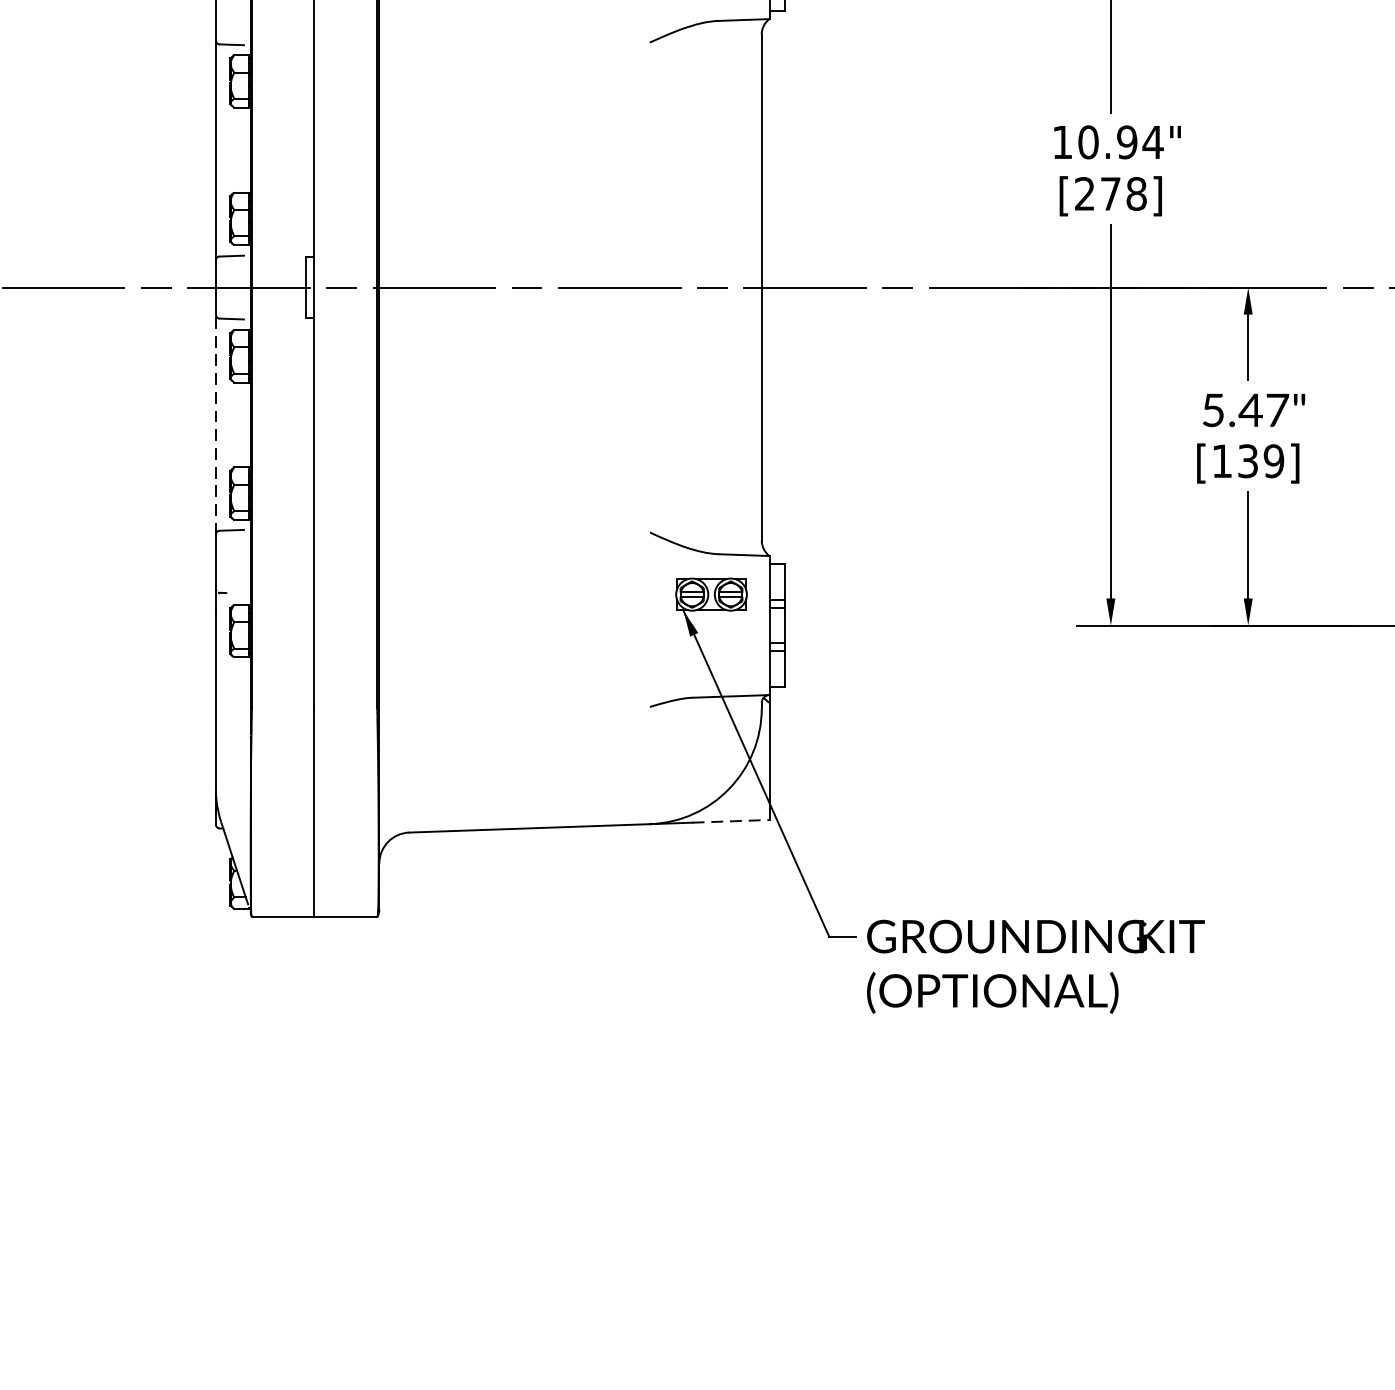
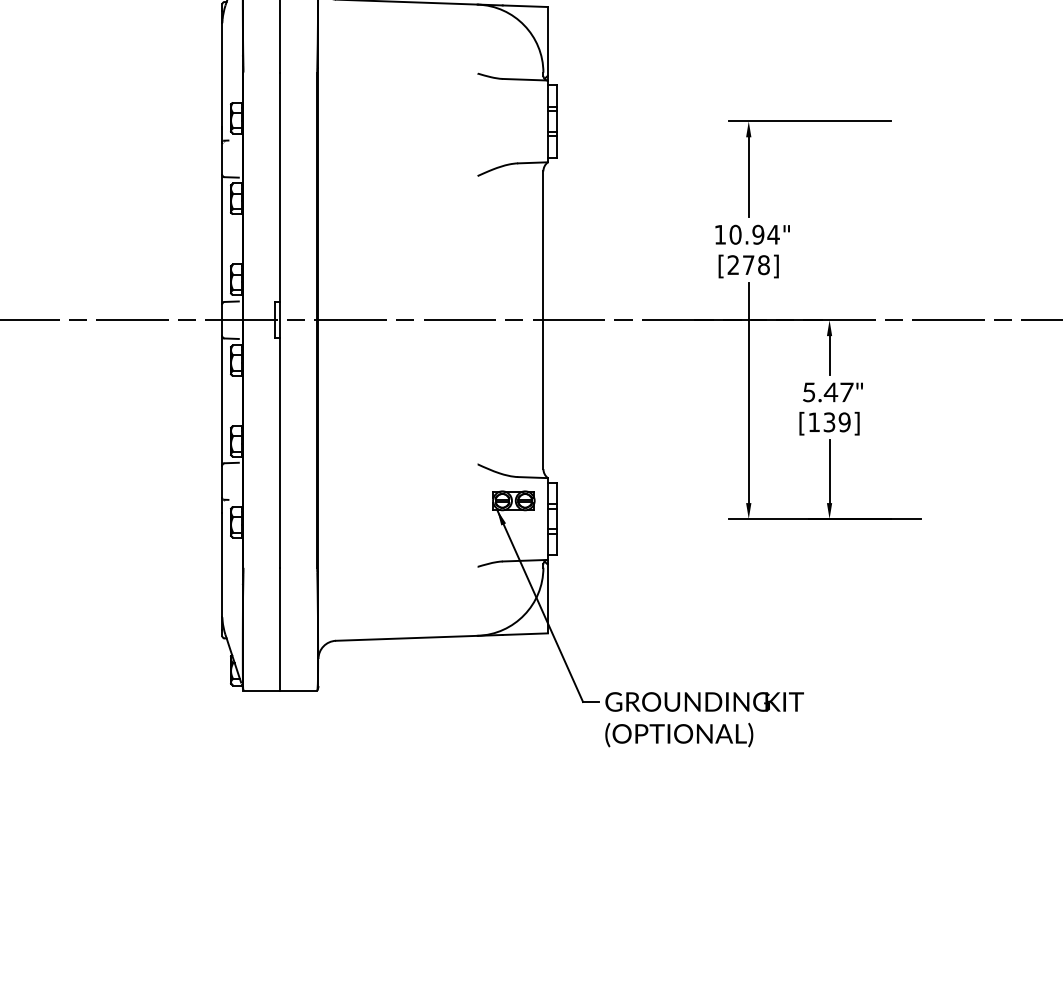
line: (216, 424) -> (222, 400), dashed -> solid
line: (731, 821) -> (525, 634), dashed -> solid

